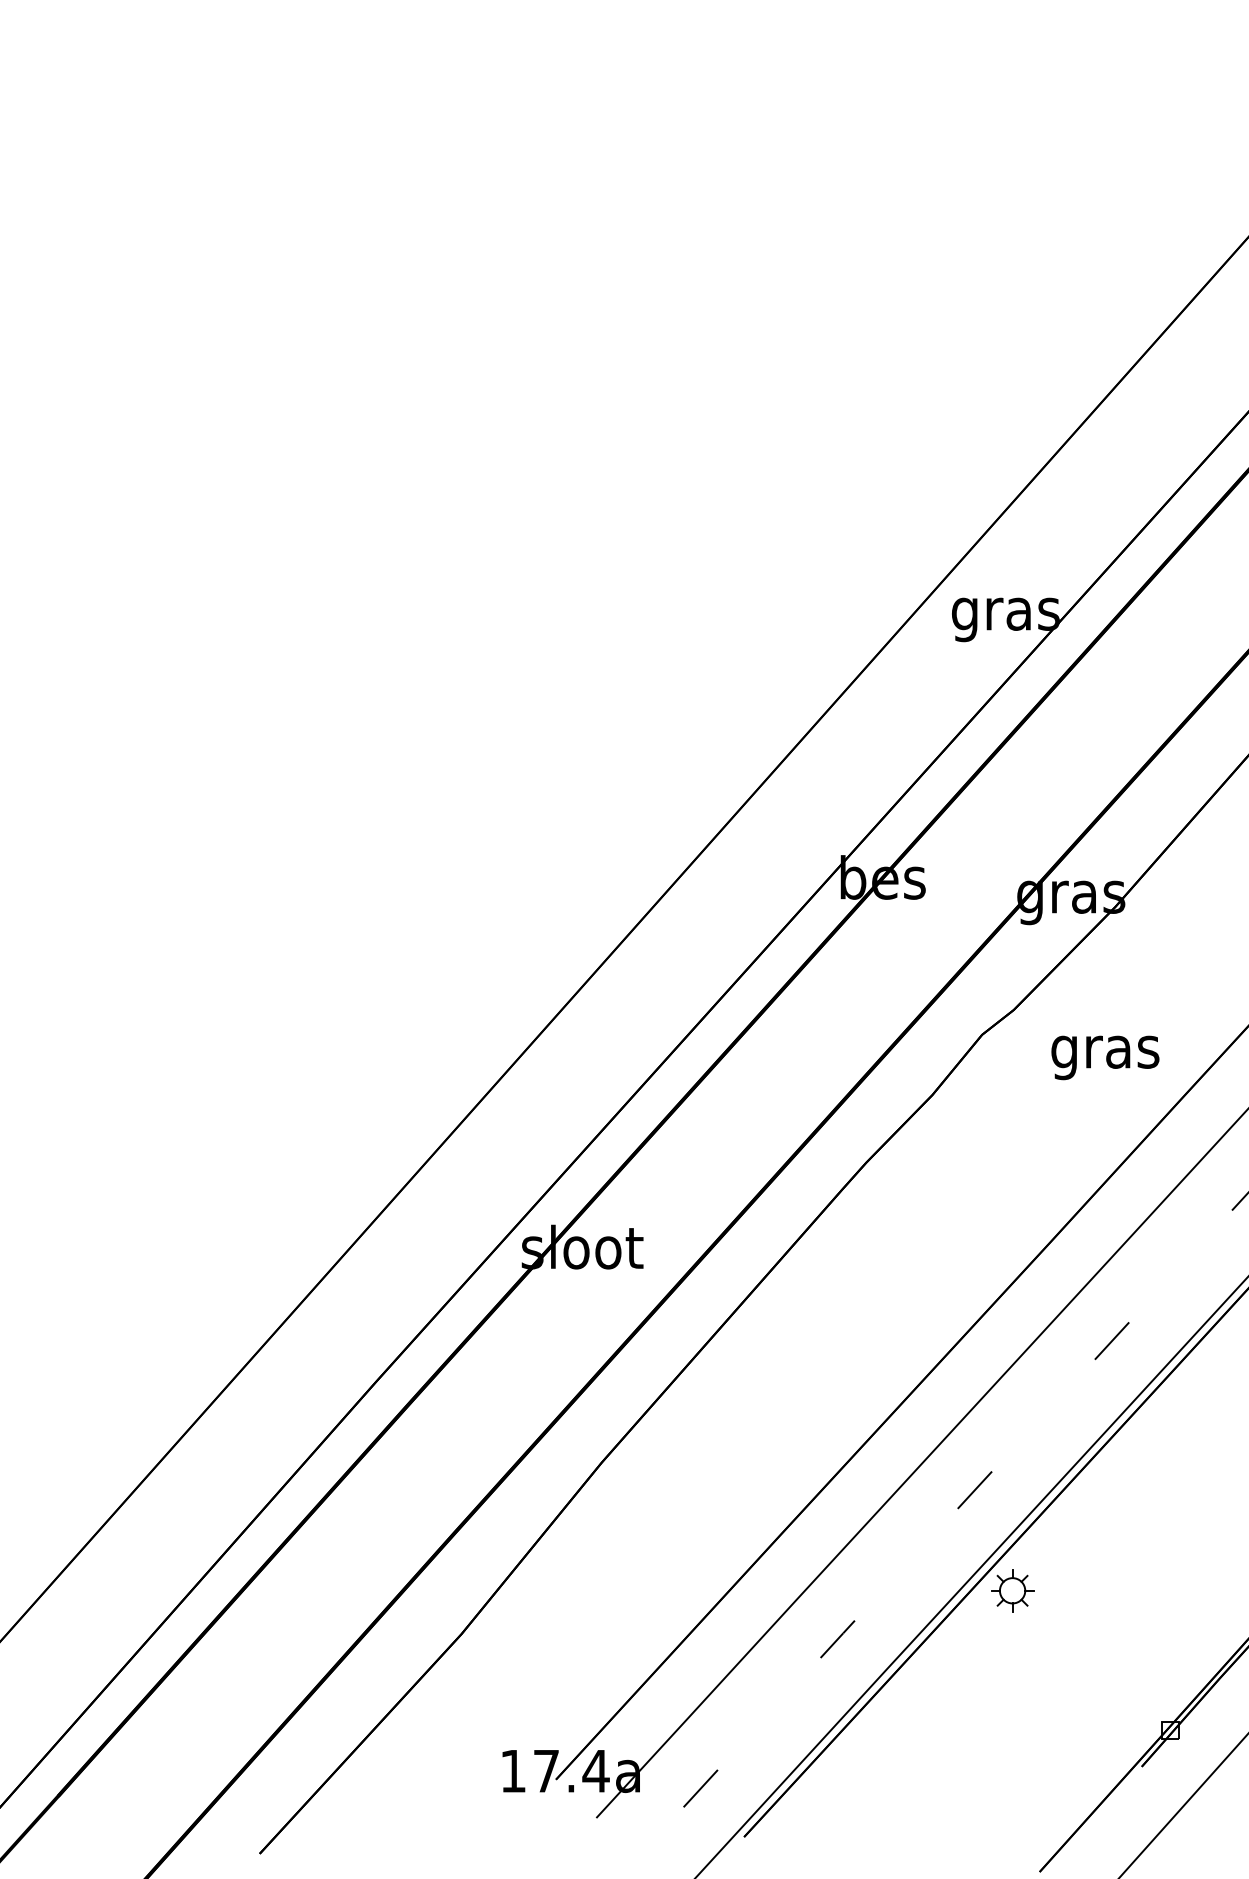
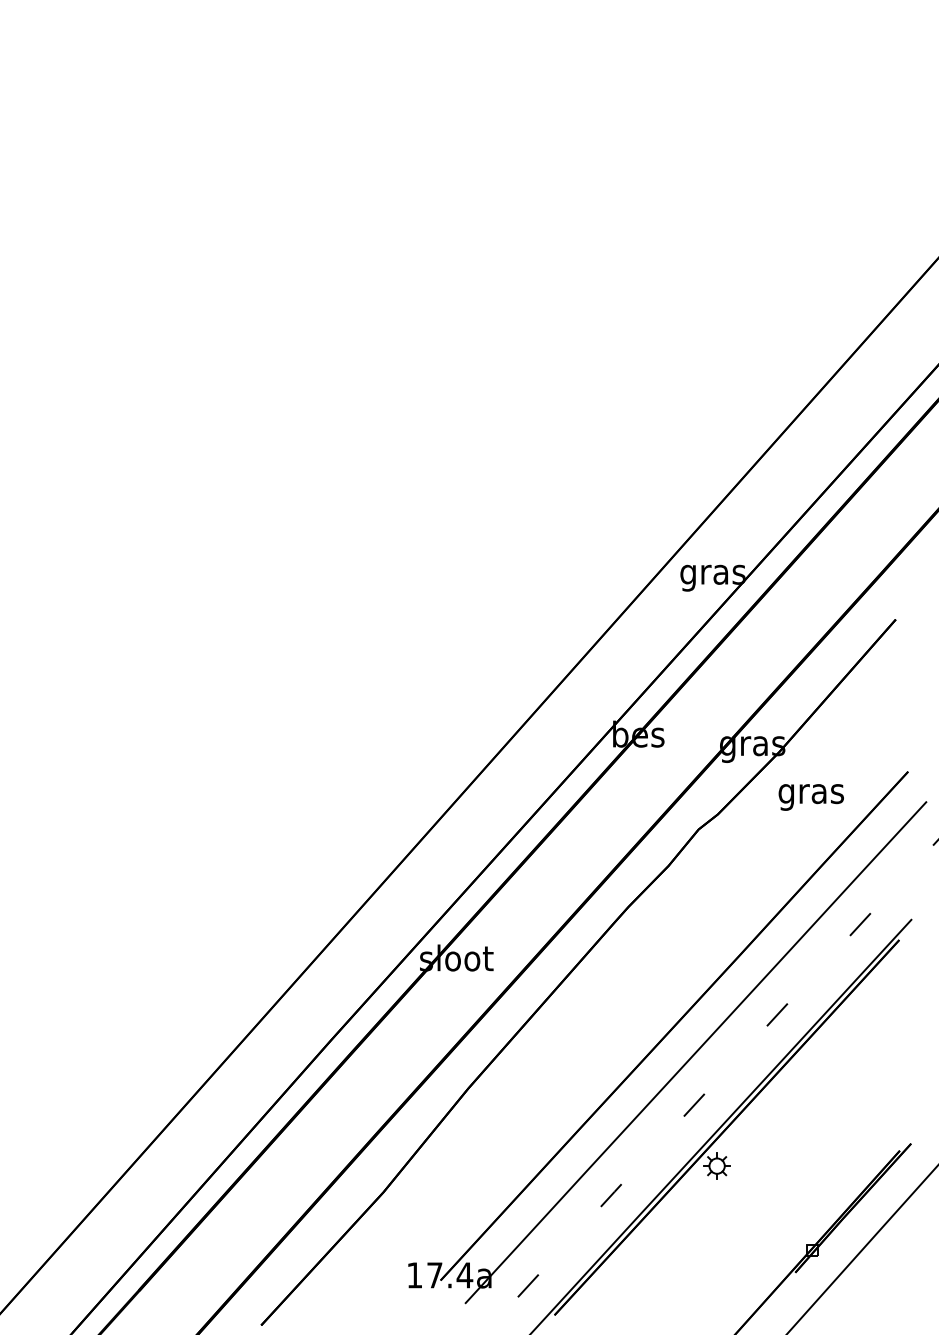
text: (1104, 1057) -> (810, 797), moved

